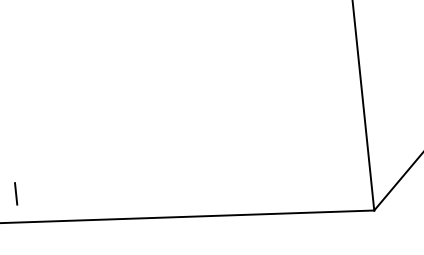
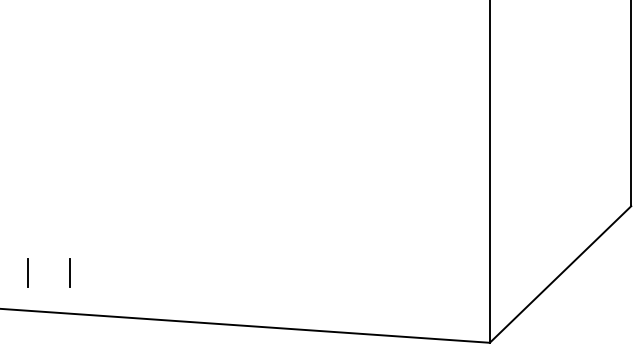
line: (47, 190) -> (69, 272), added

